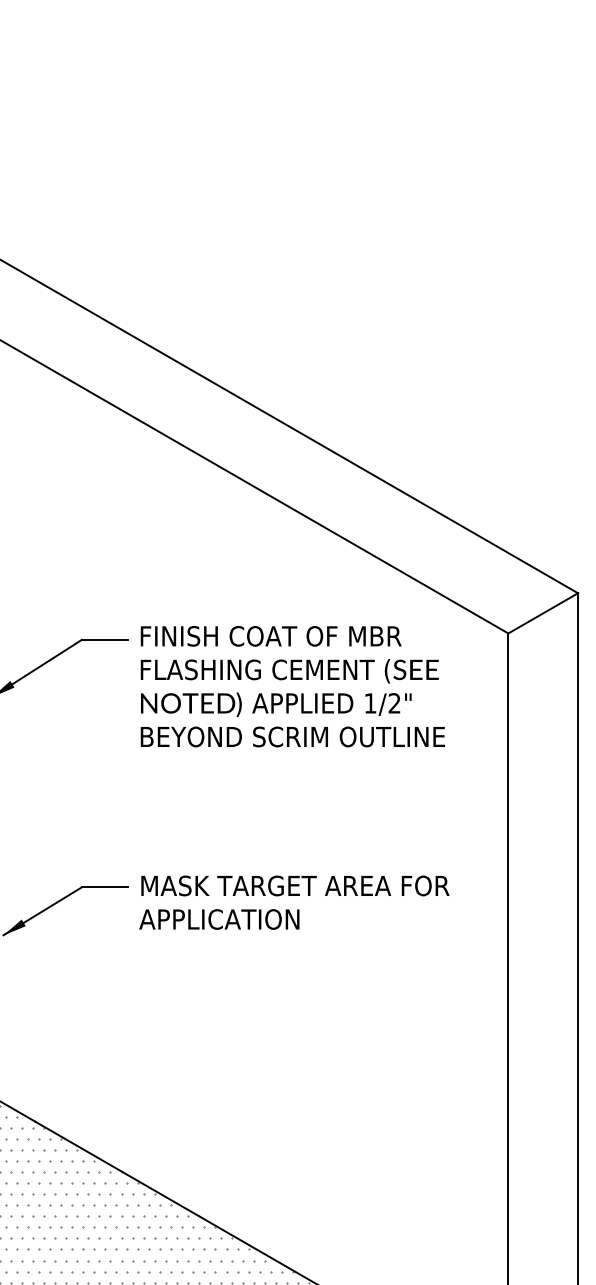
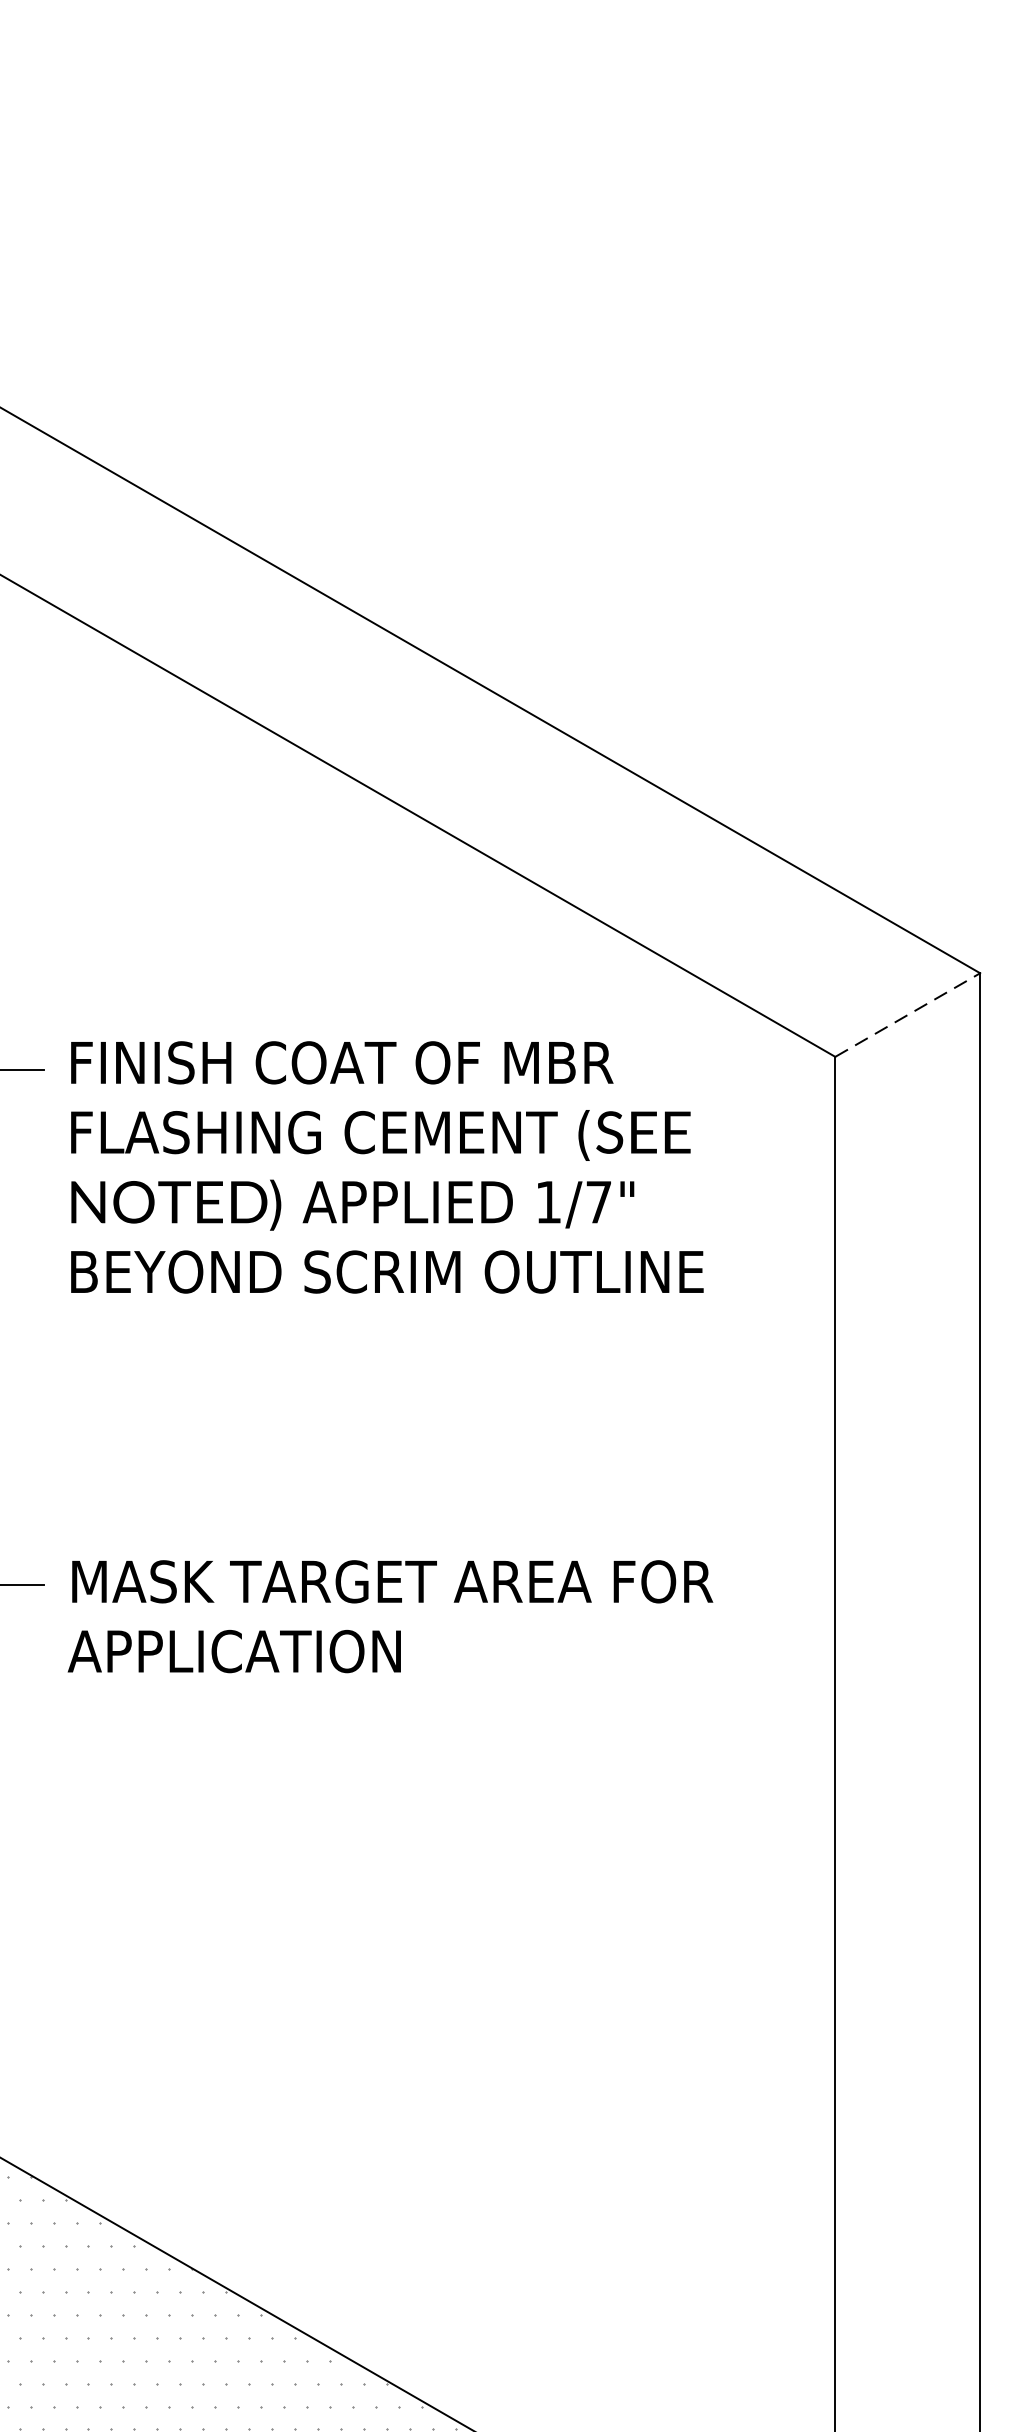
line: (543, 613) -> (908, 1015), solid -> dashed
text: (394, 703) -> (598, 1202), 1/2" -> 1/7"

